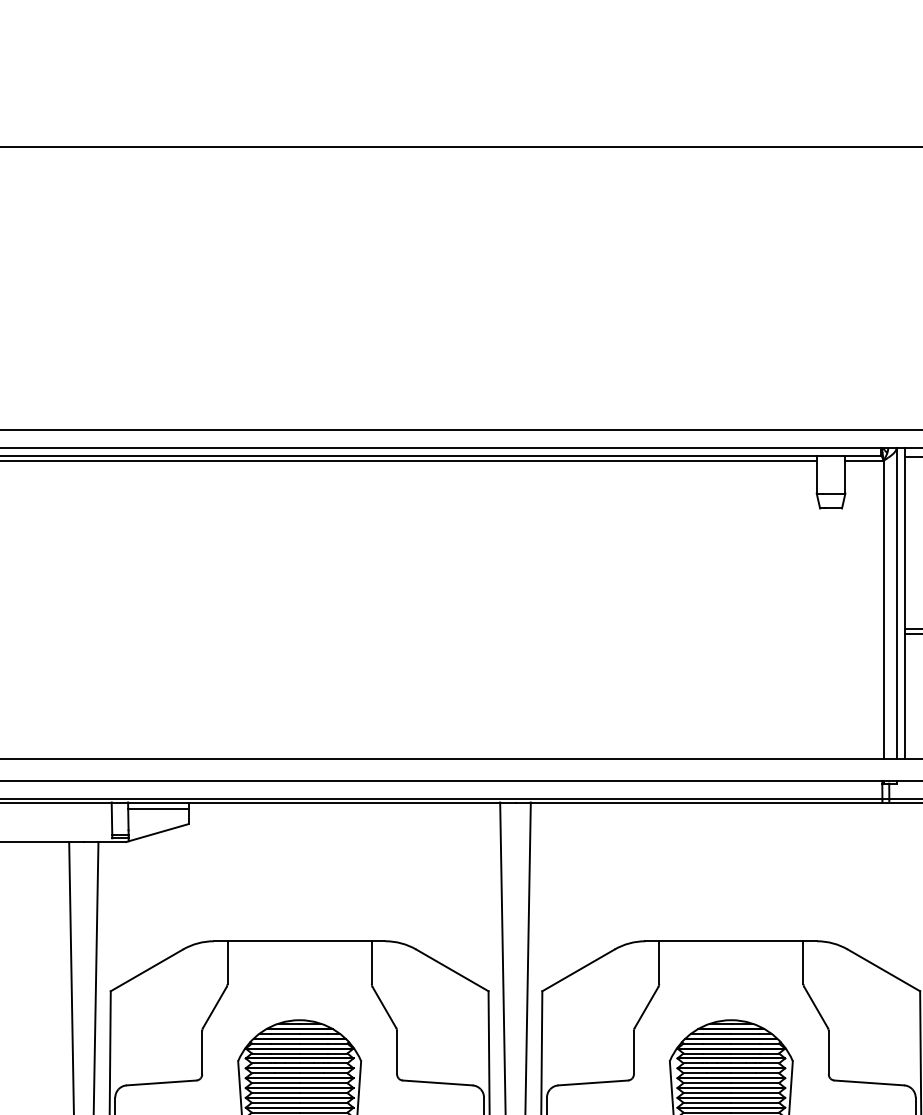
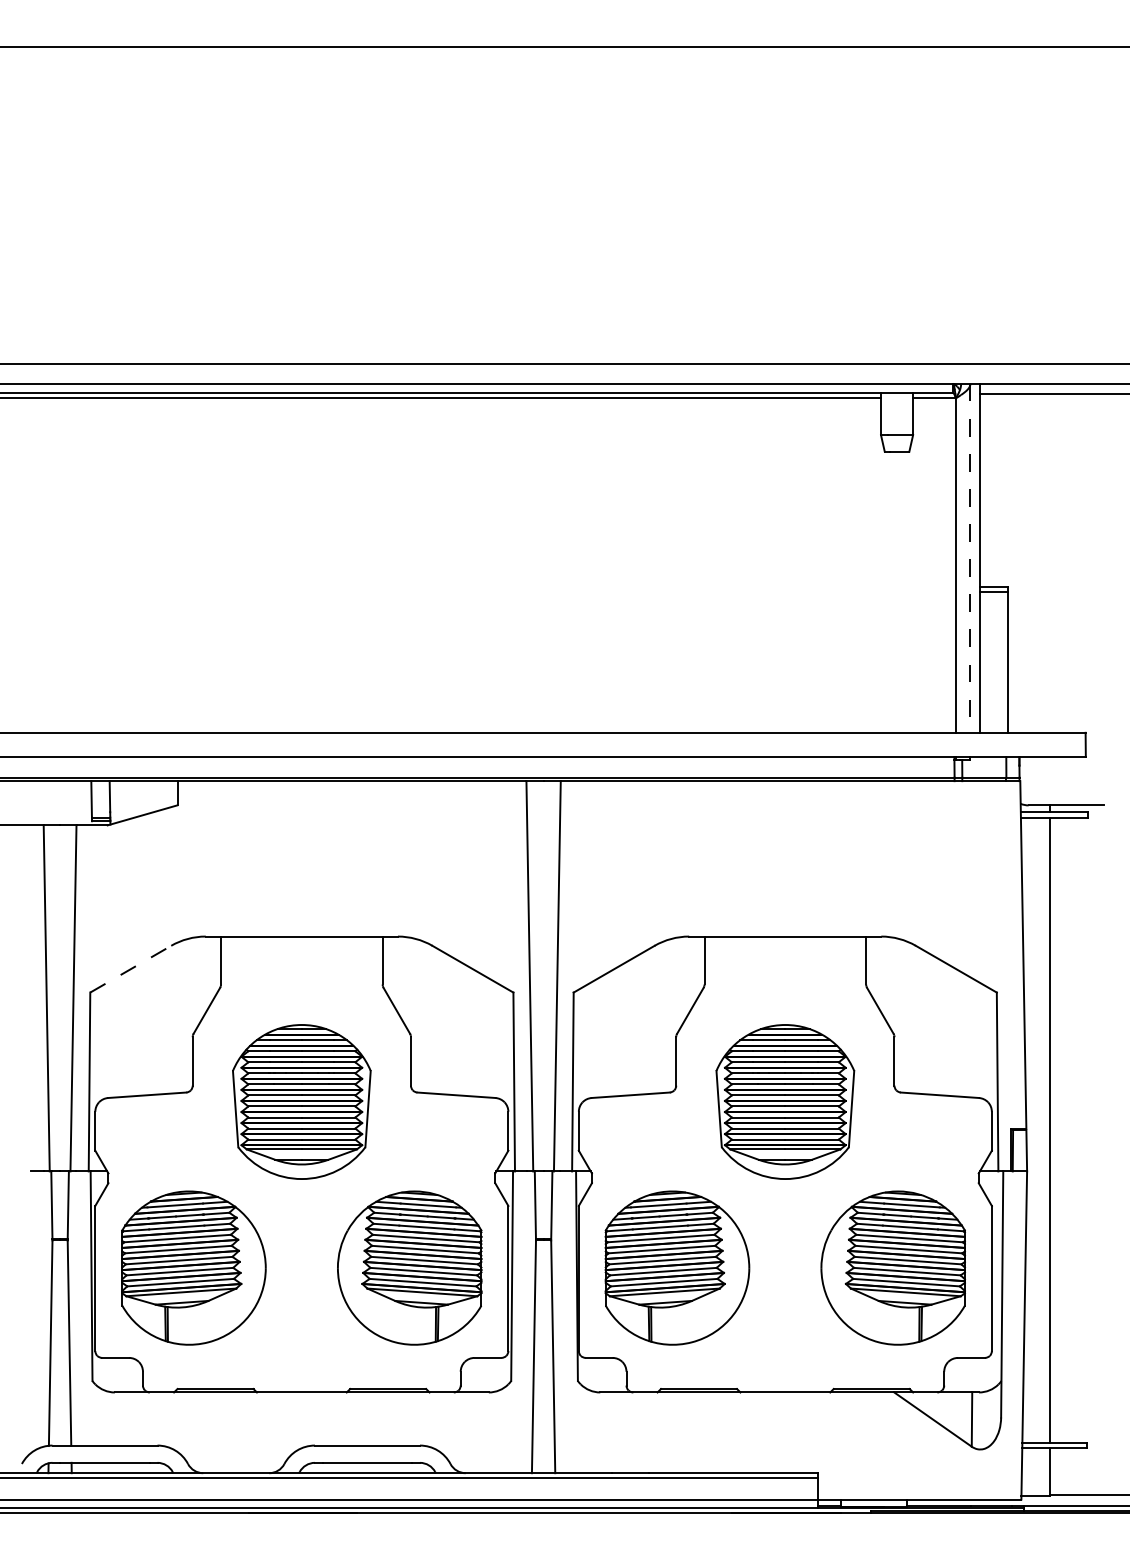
line: (896, 603) -> (970, 558), solid -> dashed
line: (158, 809) -> (143, 788), removed
line: (146, 970) -> (130, 969), solid -> dashed

